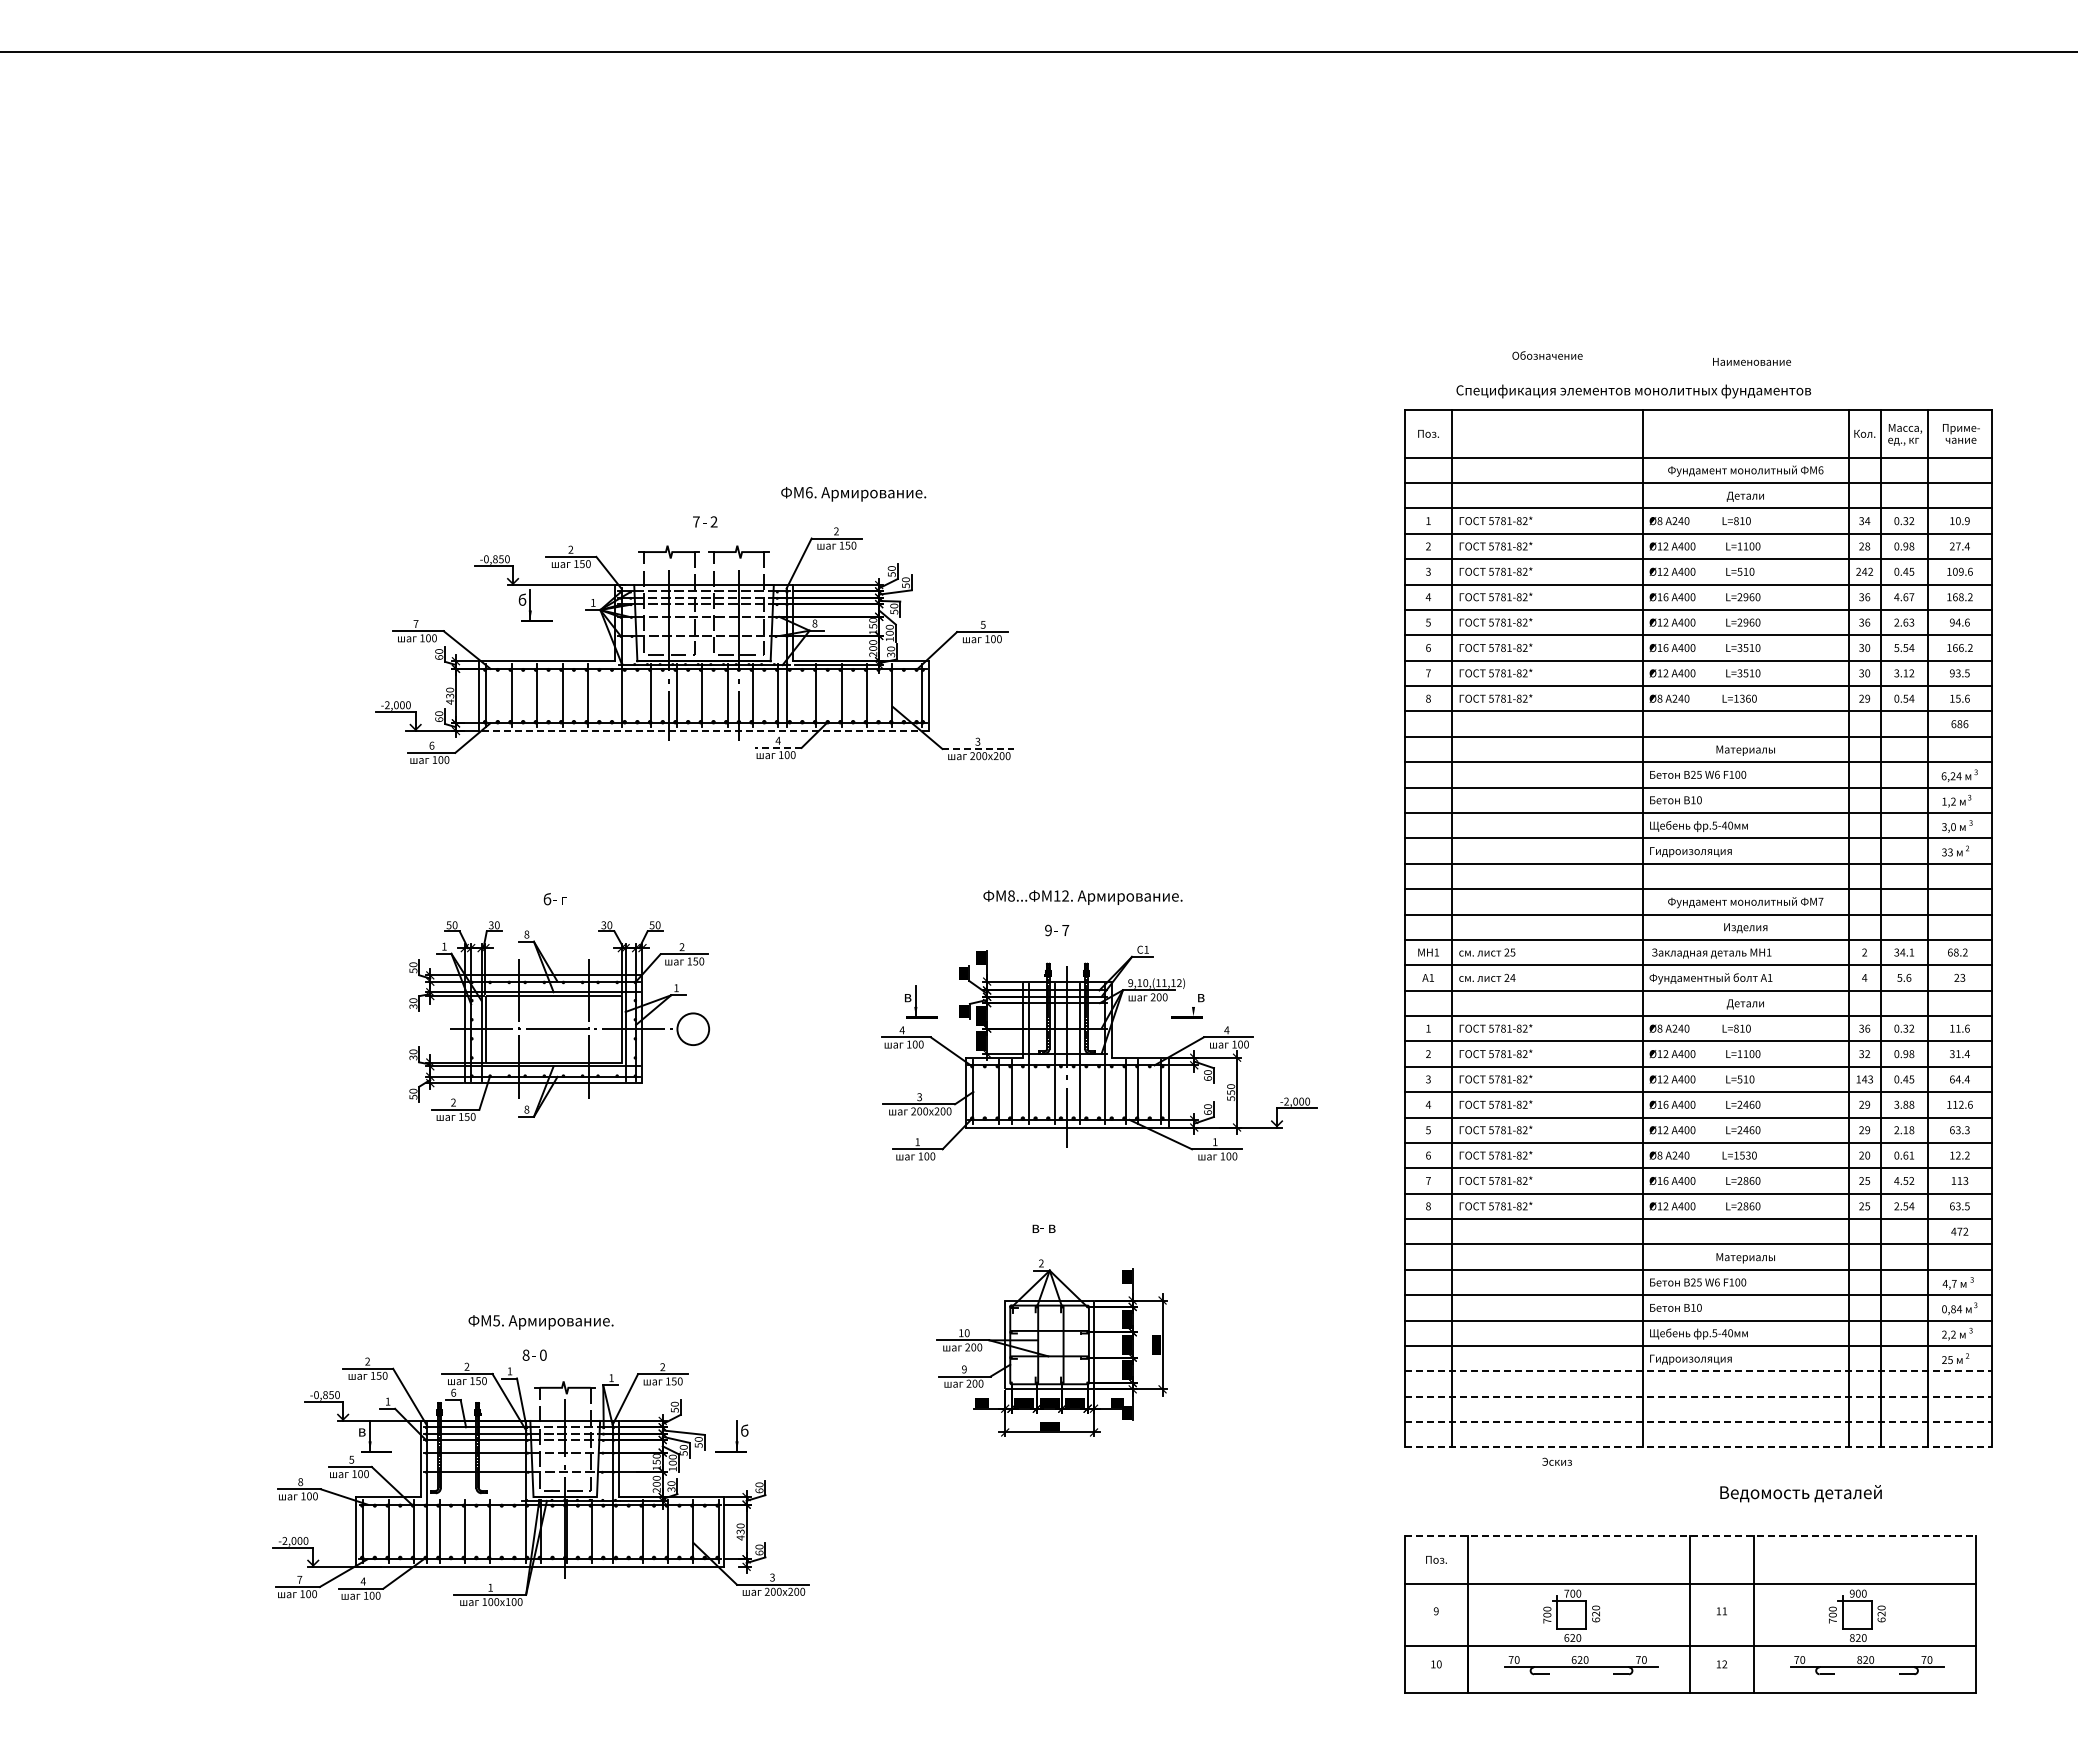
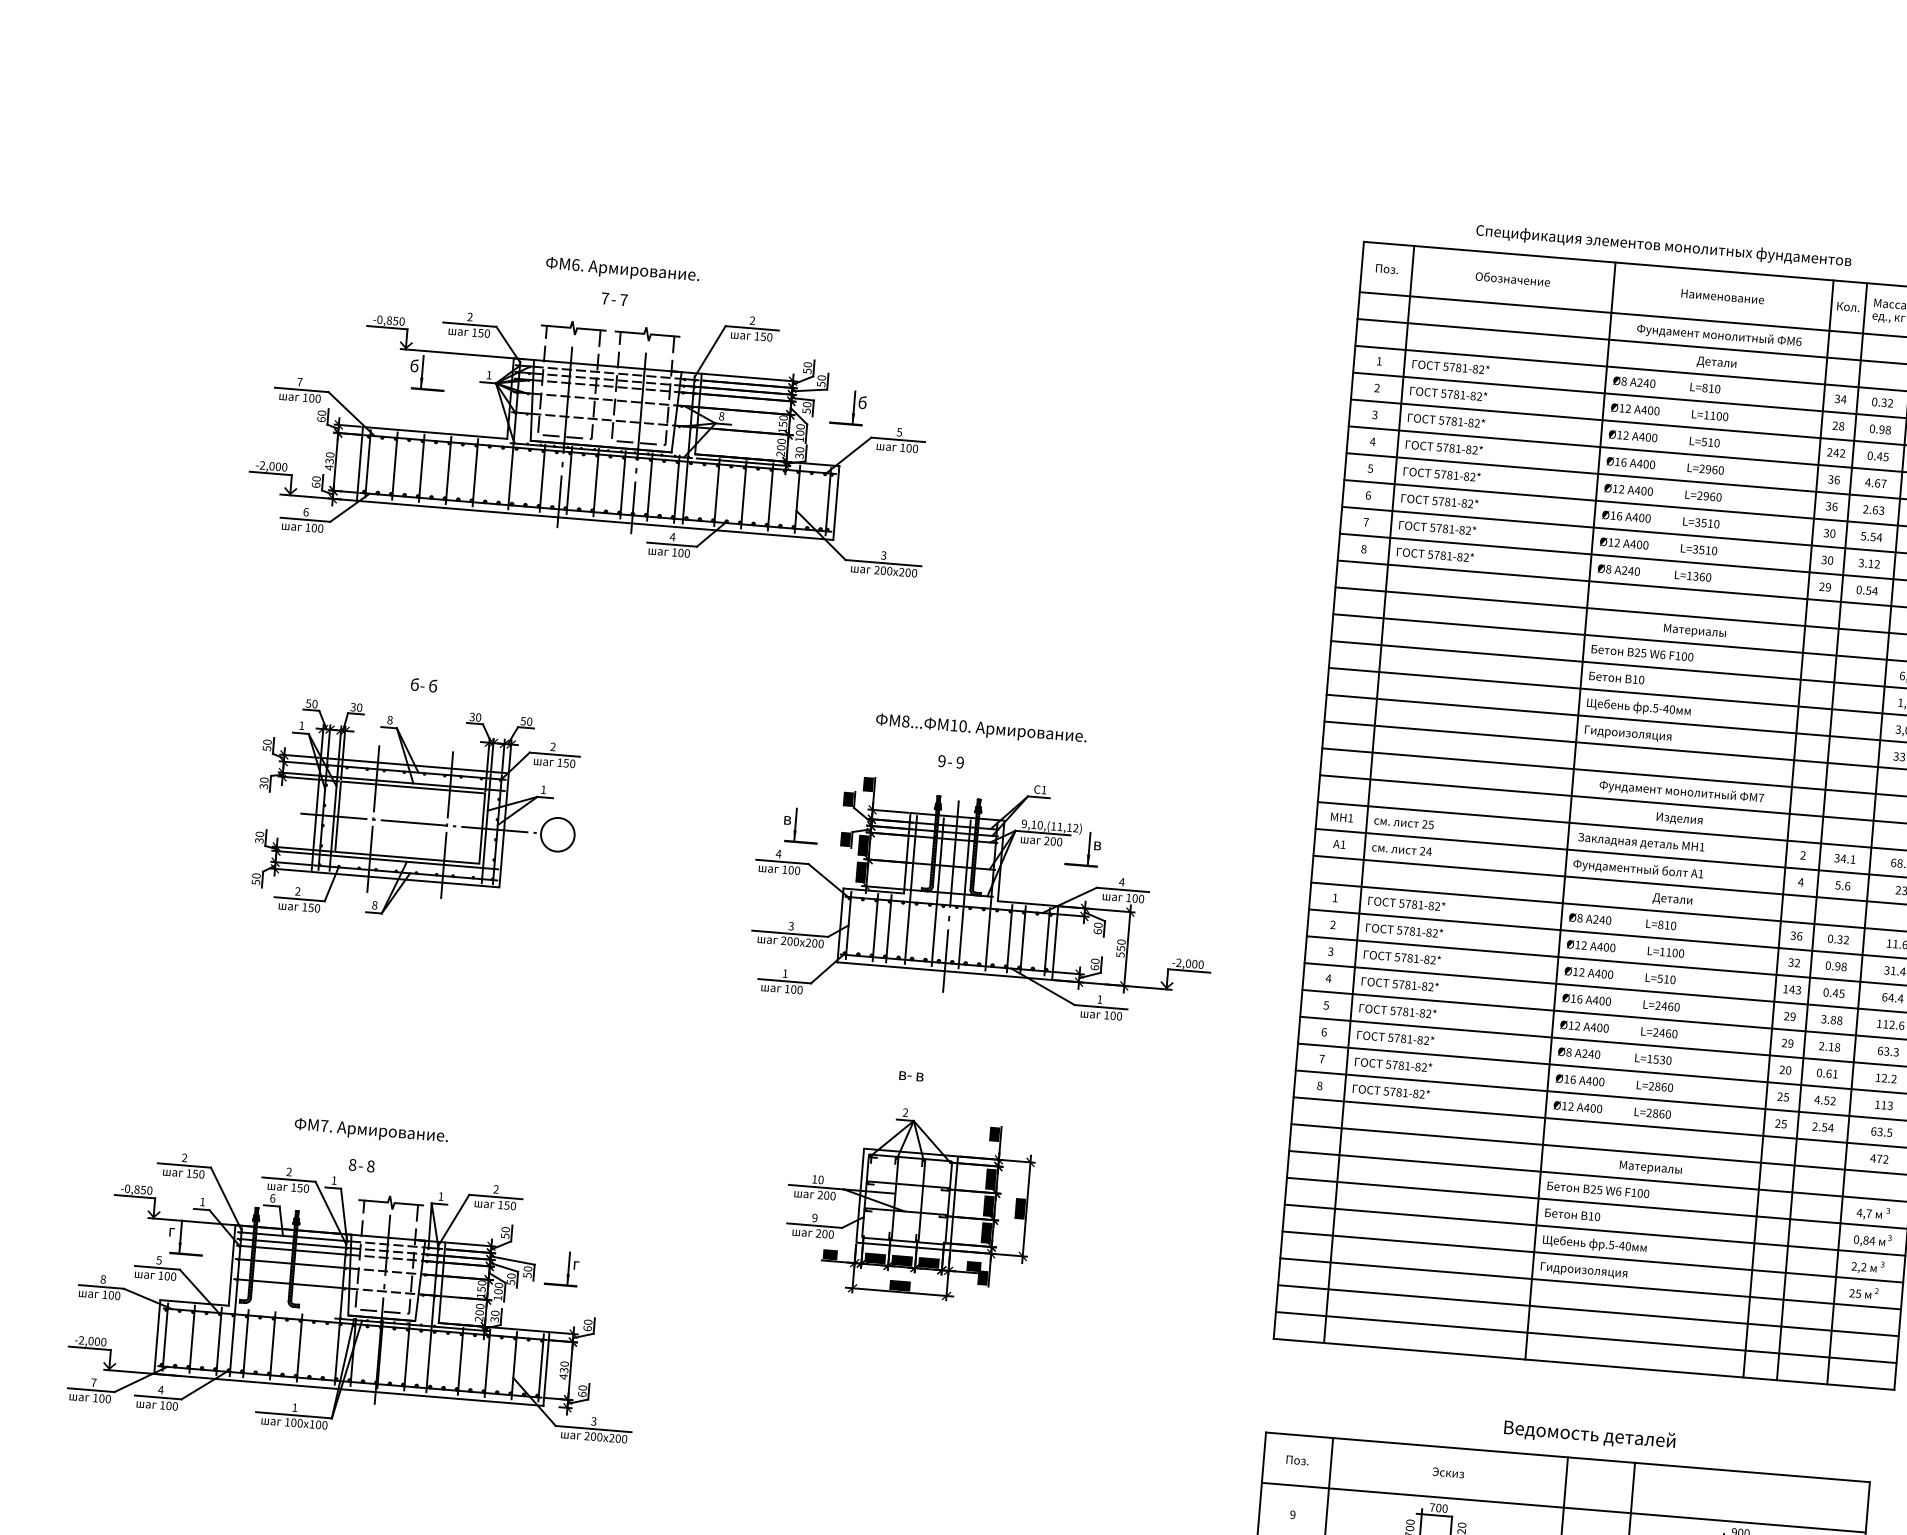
text: (1547, 355) -> (1512, 279), moved
text: (1751, 361) -> (1722, 296), moved
text: (1633, 391) -> (1663, 246), moved
text: (853, 494) -> (622, 270), moved
text: (713, 521) -> (623, 299), 2 -> 7
part: (932, 605) -> (847, 407), added
line: (703, 731) -> (594, 520), dashed -> solid
line: (777, 747) -> (671, 544), dashed -> solid
line: (978, 748) -> (883, 562), dashed -> solid
text: (1065, 895) -> (963, 725), 12. -> 10.
text: (564, 899) -> (432, 686), г -> б
text: (1065, 930) -> (960, 762), 7 -> 9
line: (1193, 1001) -> (1089, 848), added
text: (496, 1320) -> (324, 1125), 5. -> 7.
text: (543, 1355) -> (371, 1166), 0 -> 8
line: (1698, 1371) -> (1591, 1284), dashed -> solid
line: (1698, 1396) -> (1588, 1310), dashed -> solid
line: (1698, 1422) -> (1586, 1337), dashed -> solid
text: (744, 1430) -> (577, 1263), б -> г
text: (362, 1432) -> (172, 1232), в -> г
line: (1698, 1447) -> (1584, 1364), dashed -> solid
text: (1556, 1461) -> (1447, 1472), moved
text: (1800, 1493) -> (1589, 1435), moved
line: (1690, 1536) -> (1568, 1457), dashed -> solid

